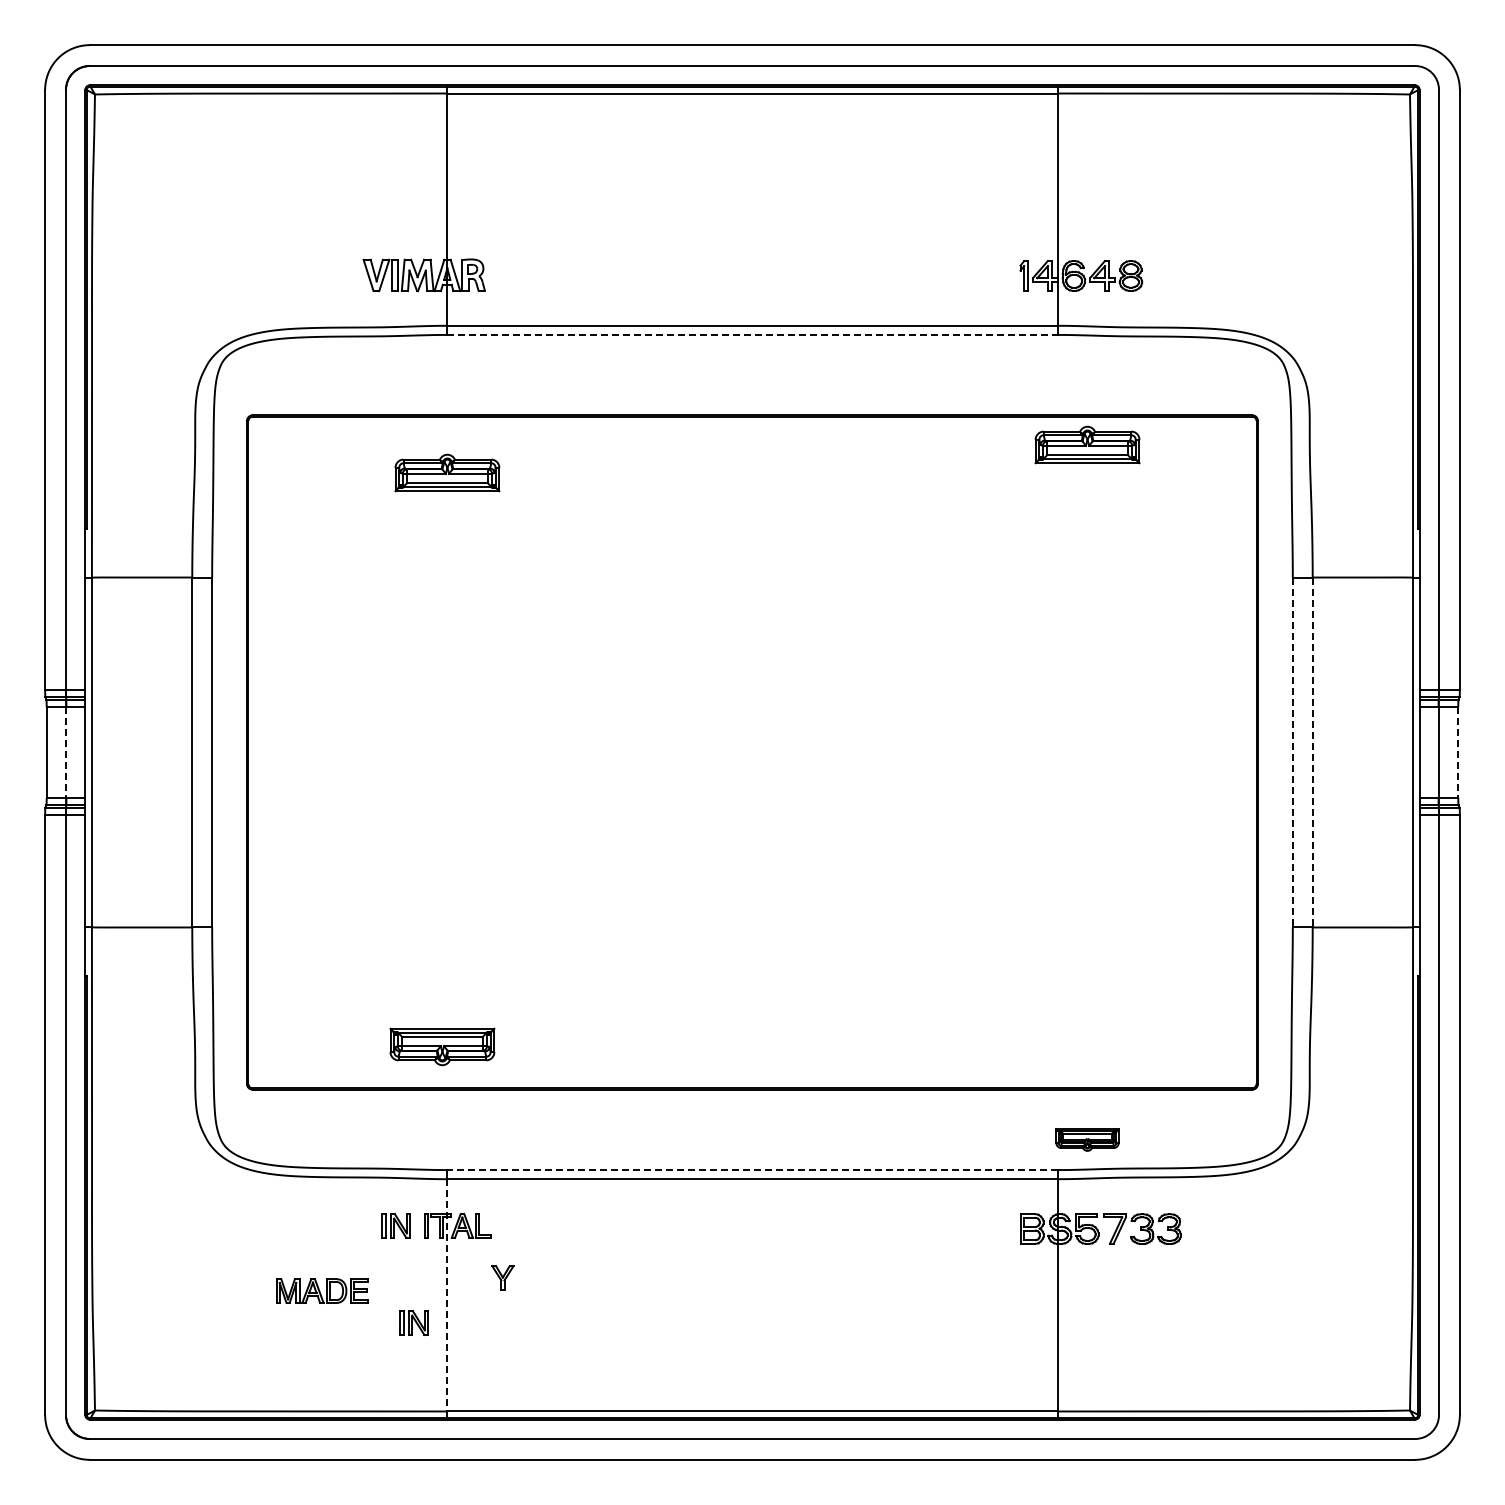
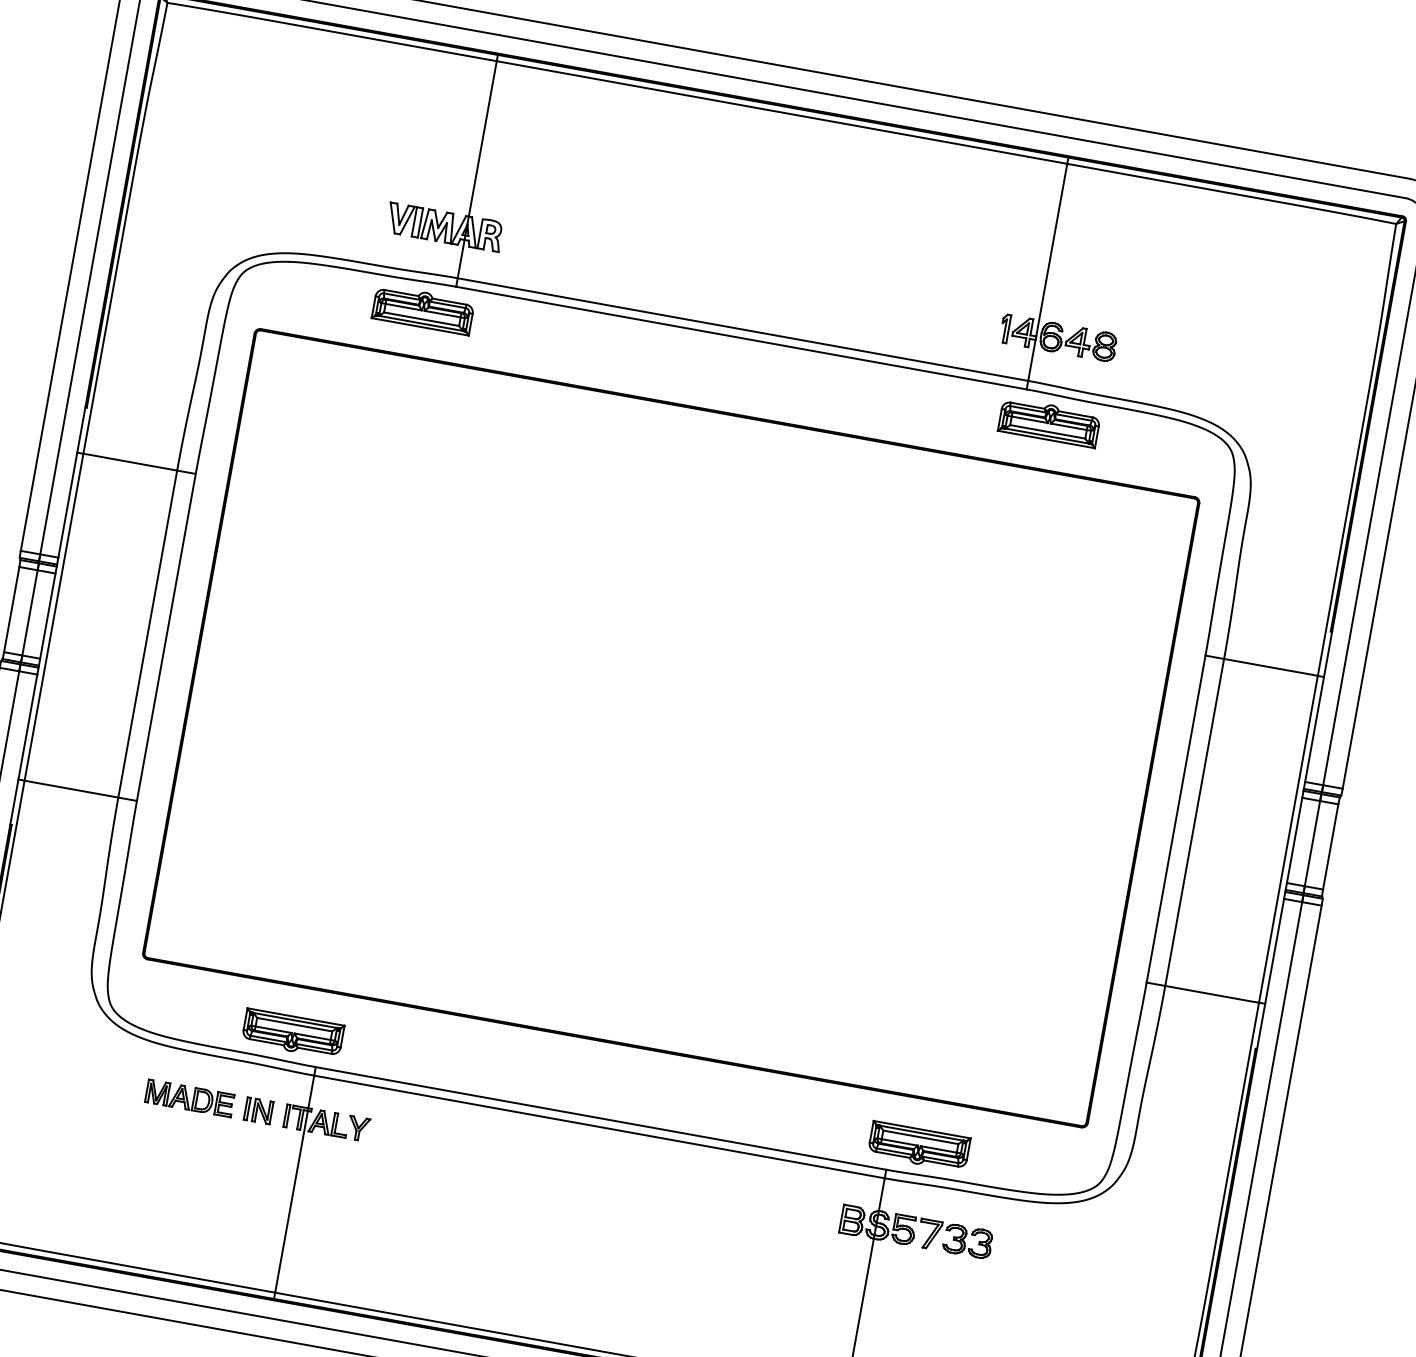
line: (753, 334) -> (742, 337), dashed -> solid
part: (1087, 444) -> (1049, 422), moved
part: (447, 472) -> (423, 309), moved
line: (66, 752) -> (30, 612), dashed -> solid
line: (1292, 752) -> (1175, 819), dashed -> solid
line: (1312, 752) -> (1194, 822), dashed -> solid
line: (1458, 752) -> (1330, 846), dashed -> solid
part: (442, 1046) -> (293, 1033), moved
part: (1087, 1139) -> (919, 1146), size x1.67
line: (752, 1170) -> (600, 1118), dashed -> solid
part: (502, 1277) -> (358, 1128), moved
part: (322, 1290) -> (189, 1097), moved
line: (447, 1295) -> (294, 1184), dashed -> solid
part: (413, 1322) -> (258, 1203), removed

